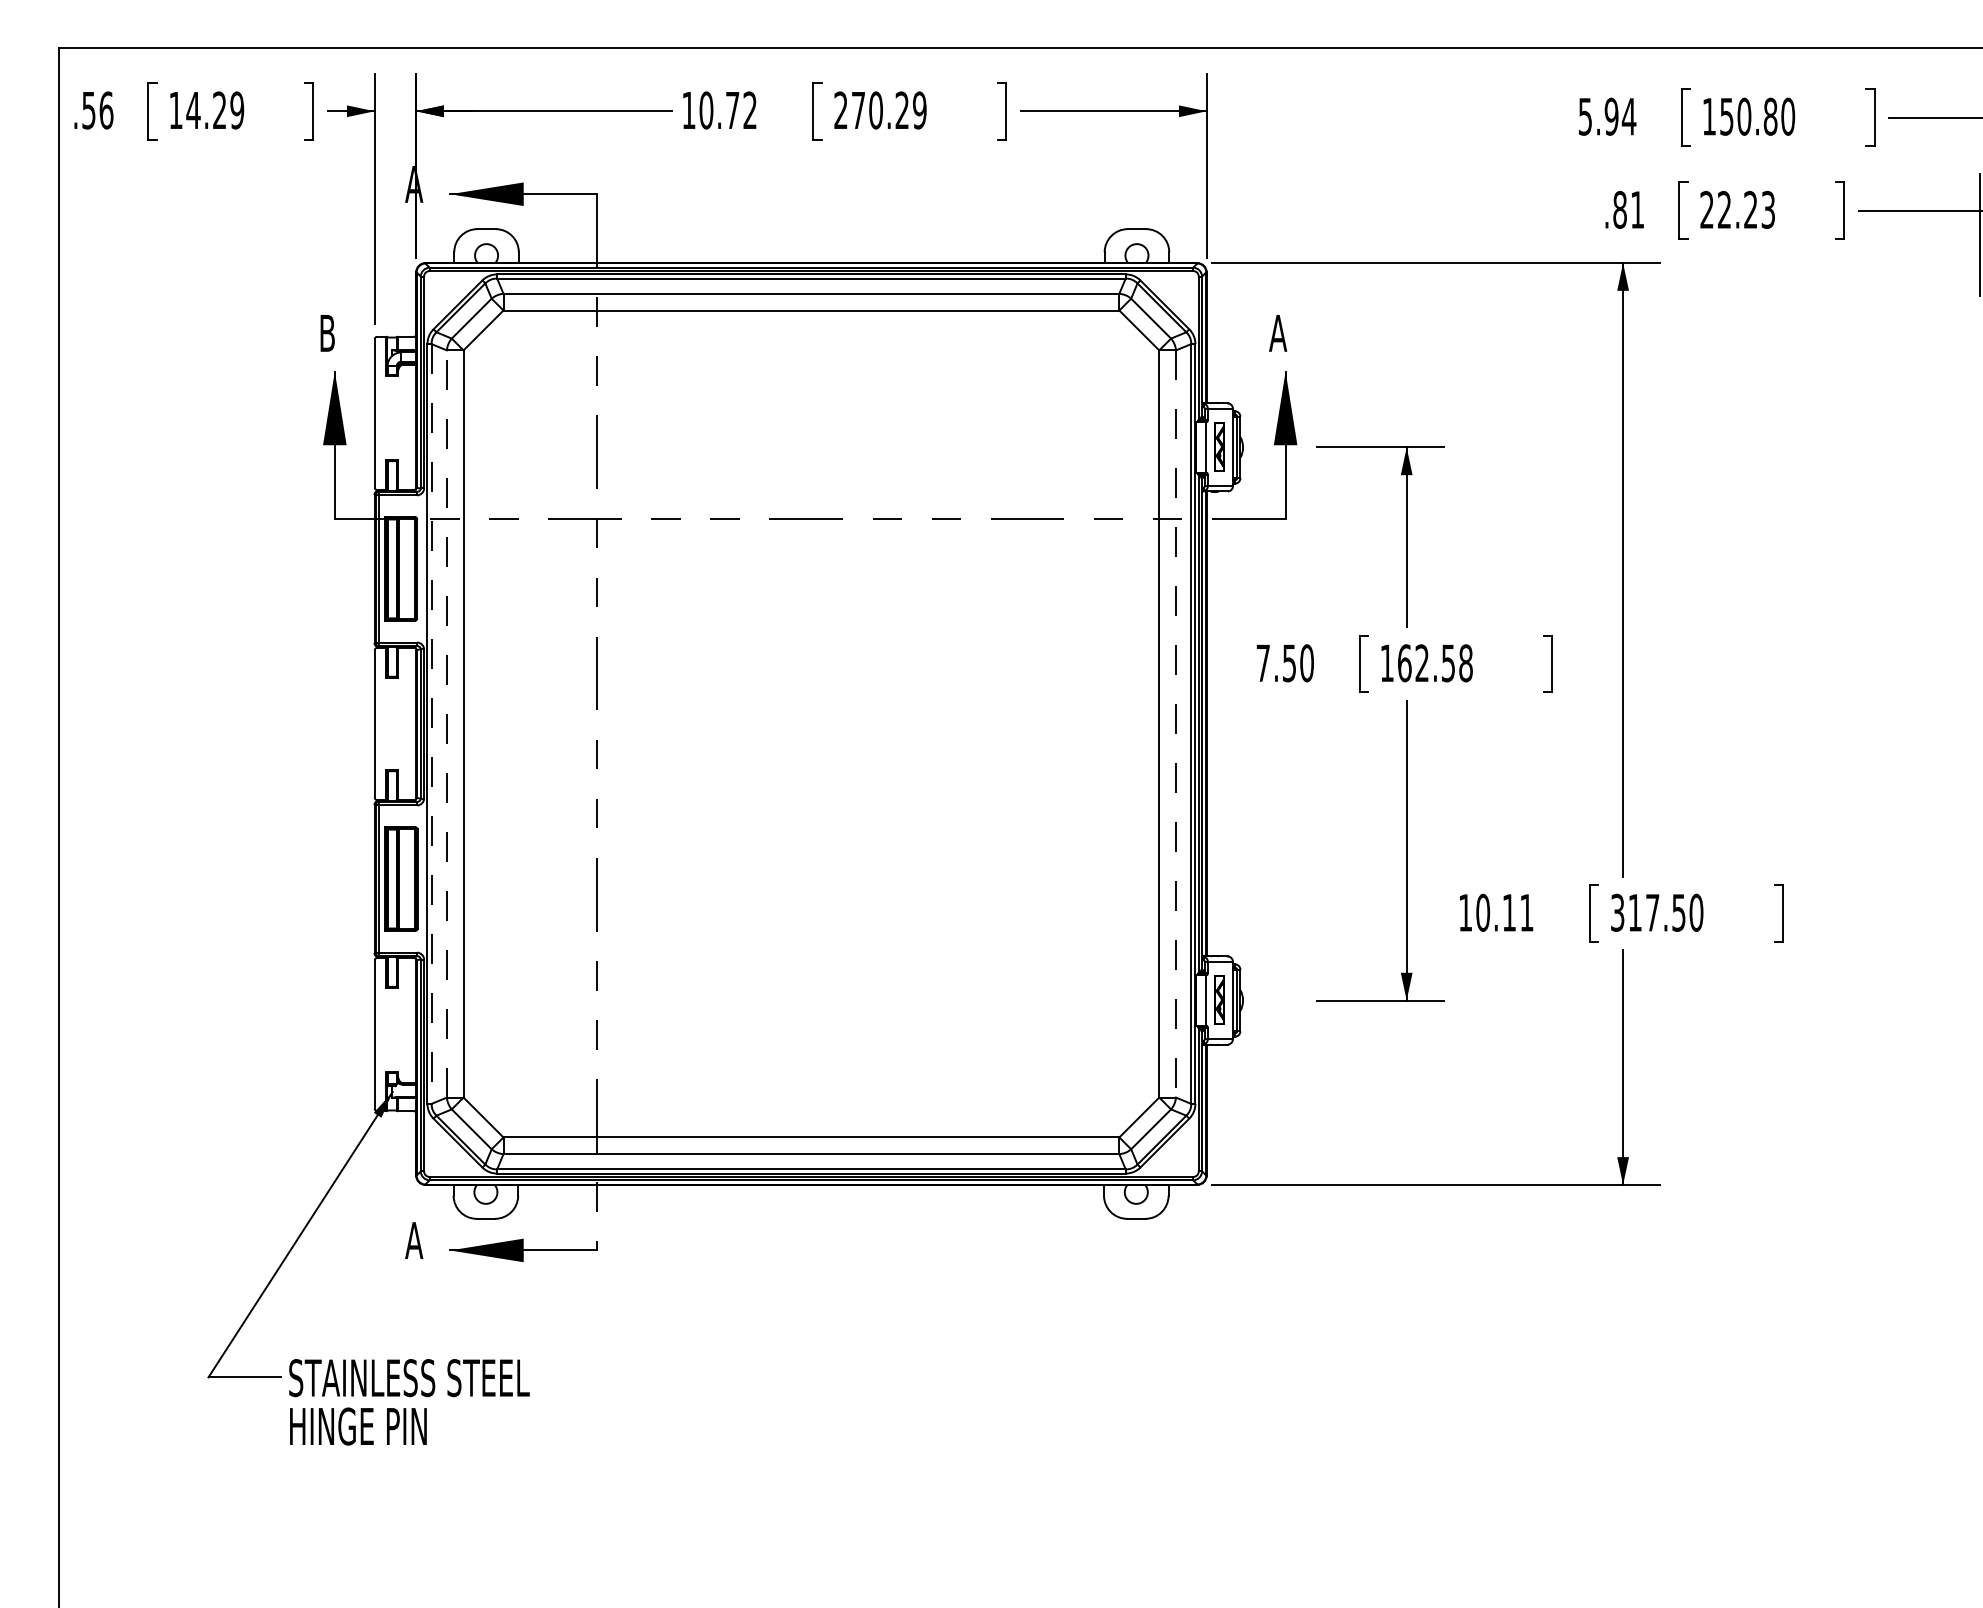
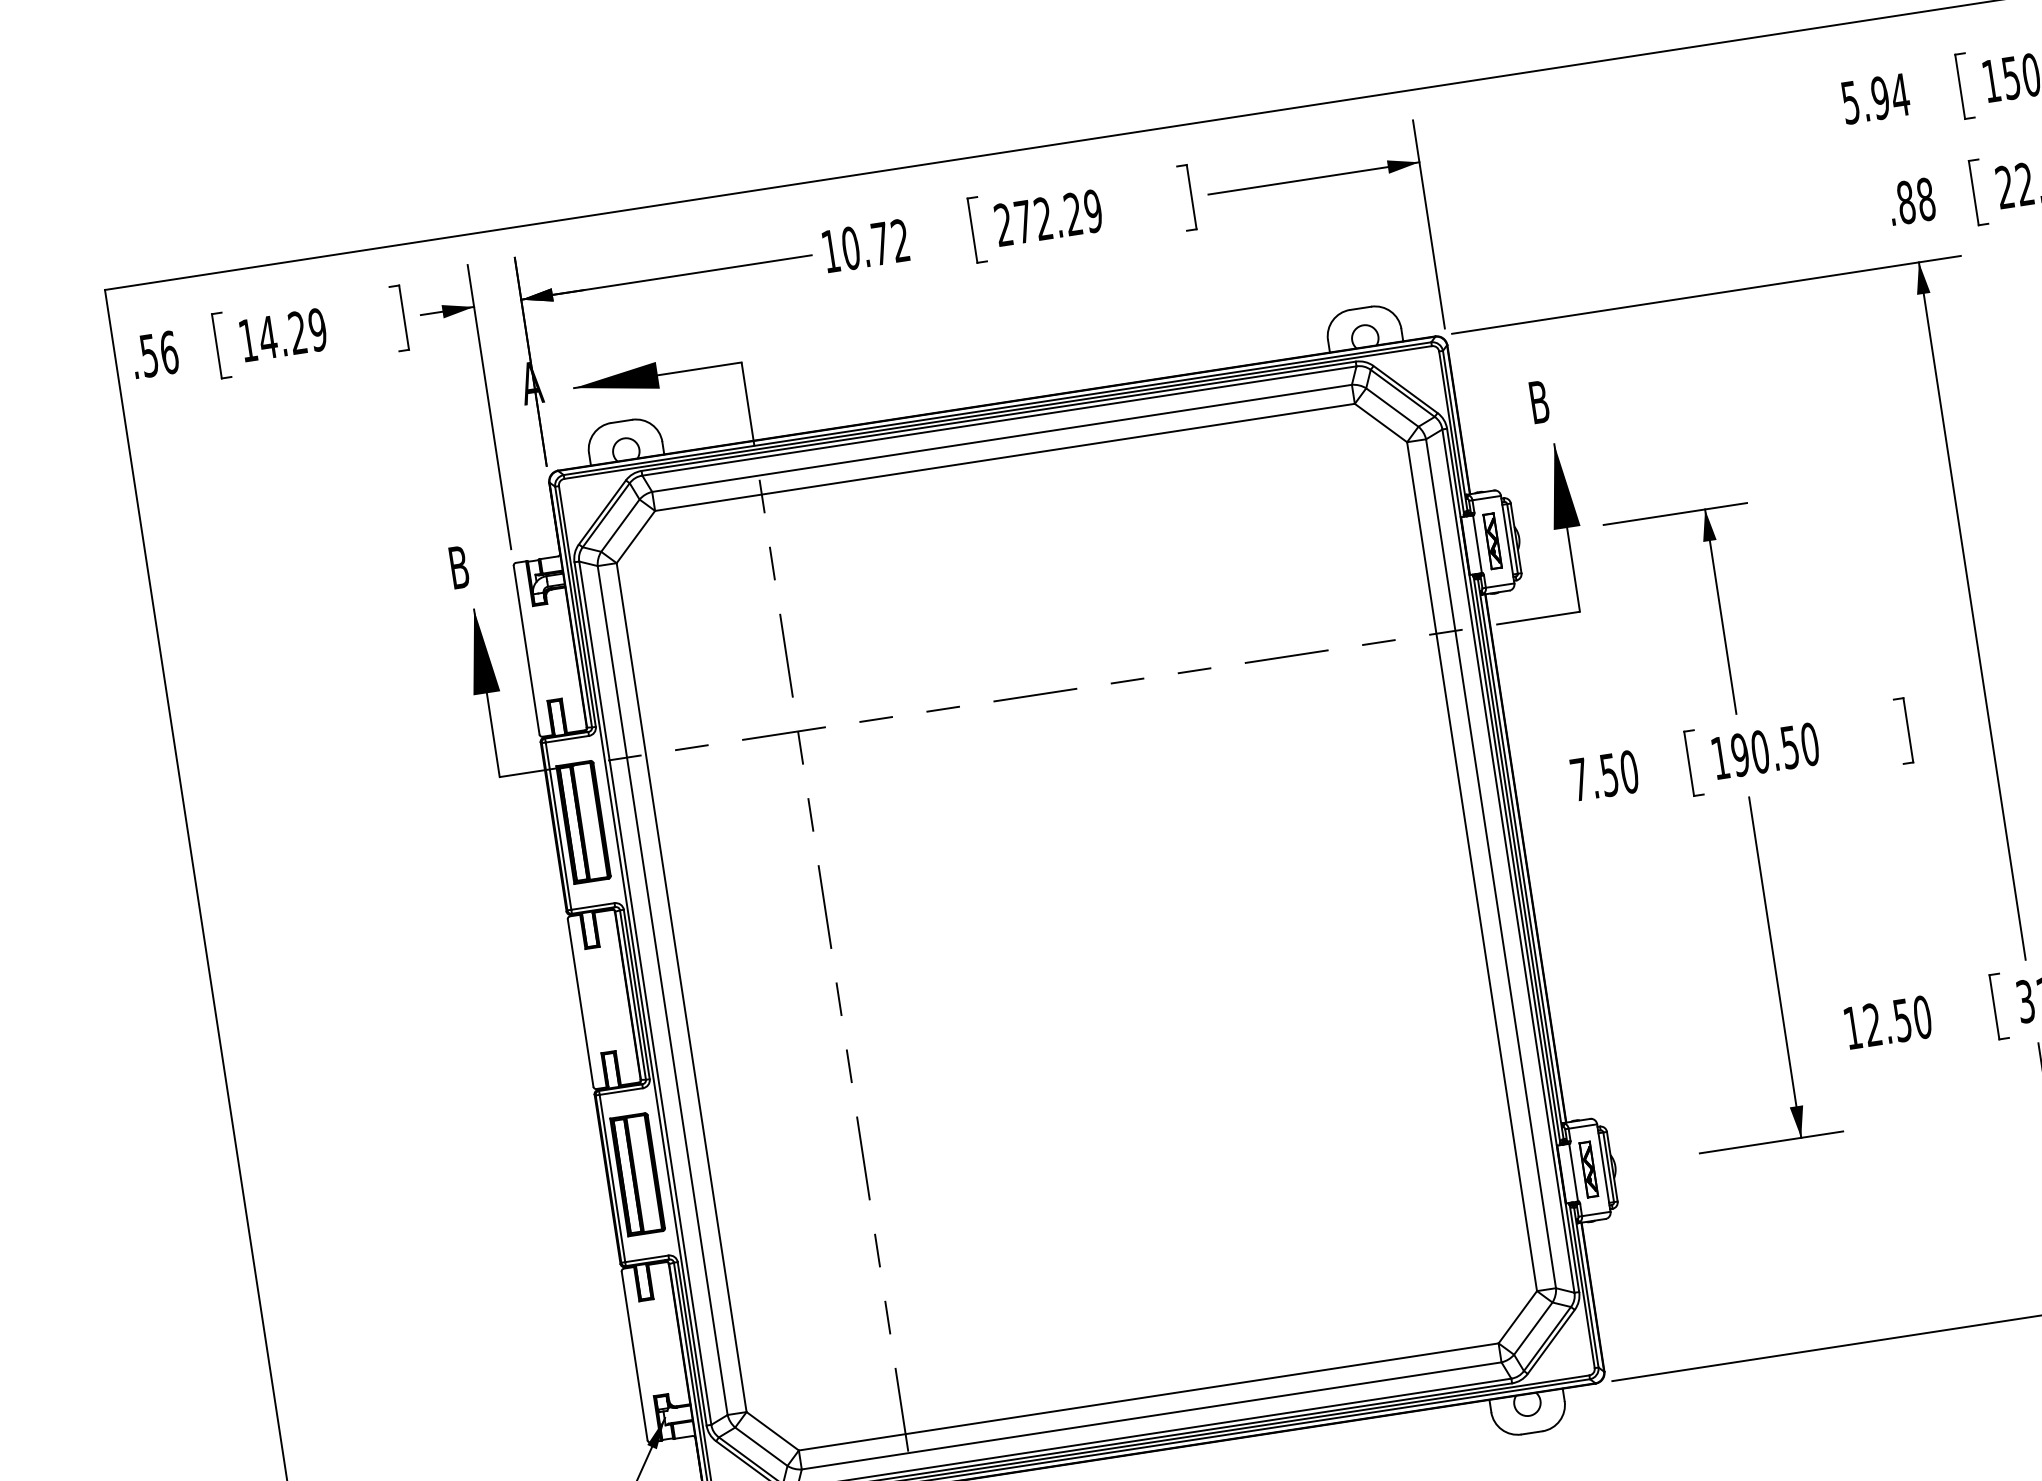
text: (875, 110) -> (1042, 218), 270.29 -> 272.29
text: (1637, 209) -> (1925, 198), .81 -> .88
text: (1278, 333) -> (1539, 402), A -> B
text: (1434, 663) -> (1774, 750), 162.58 -> 190.50
line: (446, 723) -> (662, 990), dashed -> solid
line: (1175, 723) -> (1490, 863), dashed -> solid
line: (431, 724) -> (645, 993), dashed -> solid
text: (1504, 912) -> (1897, 1020), 10.11 -> 12.50

